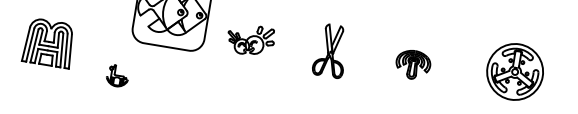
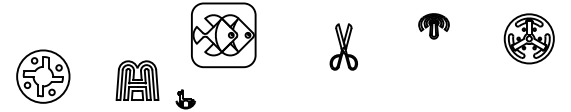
part: (250, 40) -> (295, 49), removed
part: (49, 42) -> (137, 80), moved
part: (330, 50) -> (343, 46), moved
part: (412, 64) -> (433, 26), moved

